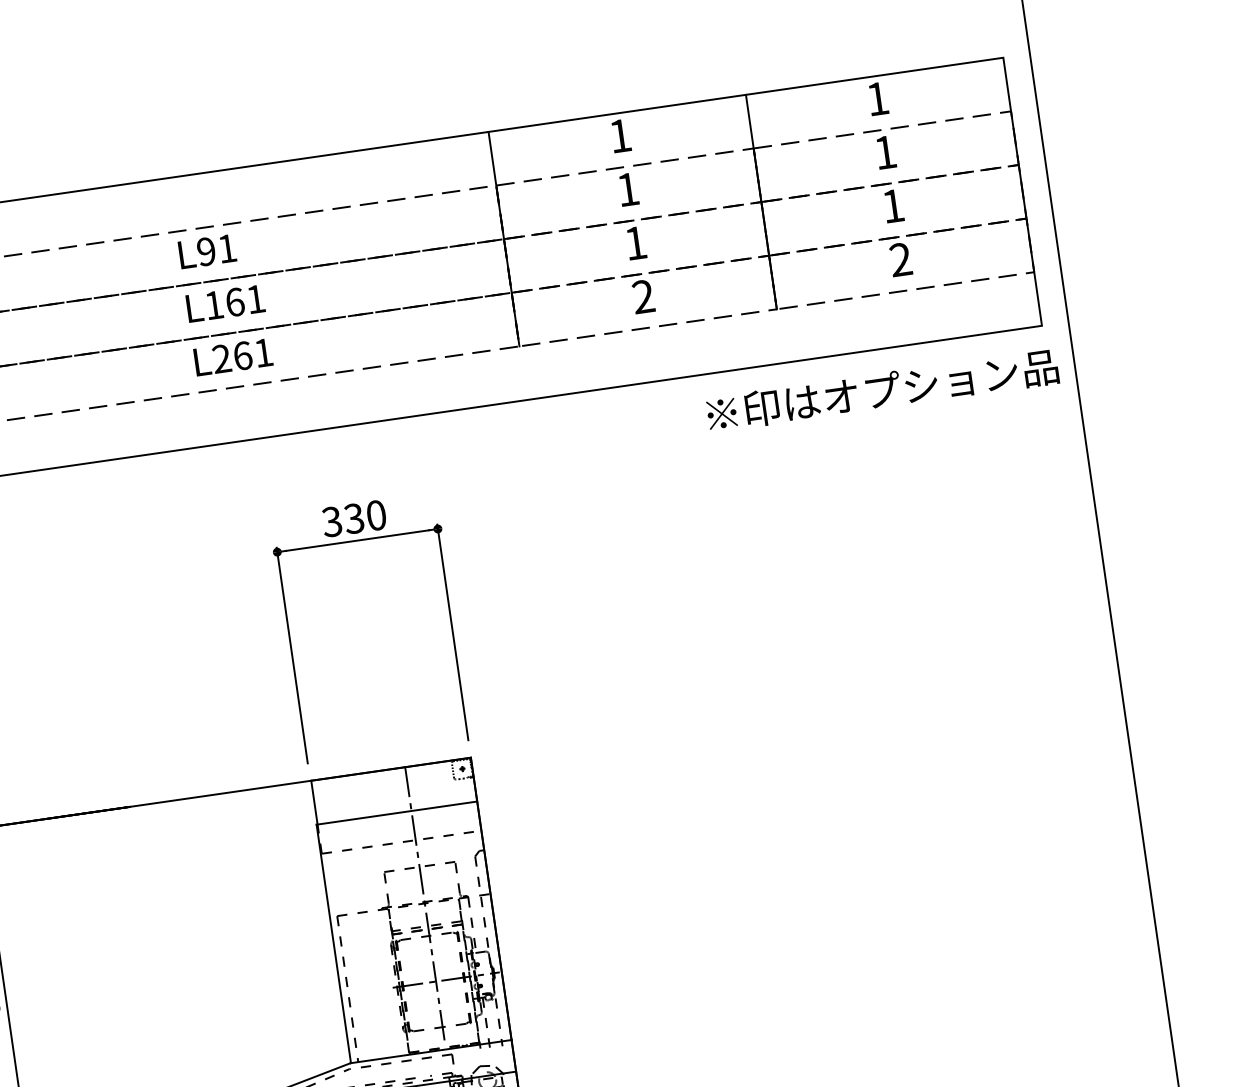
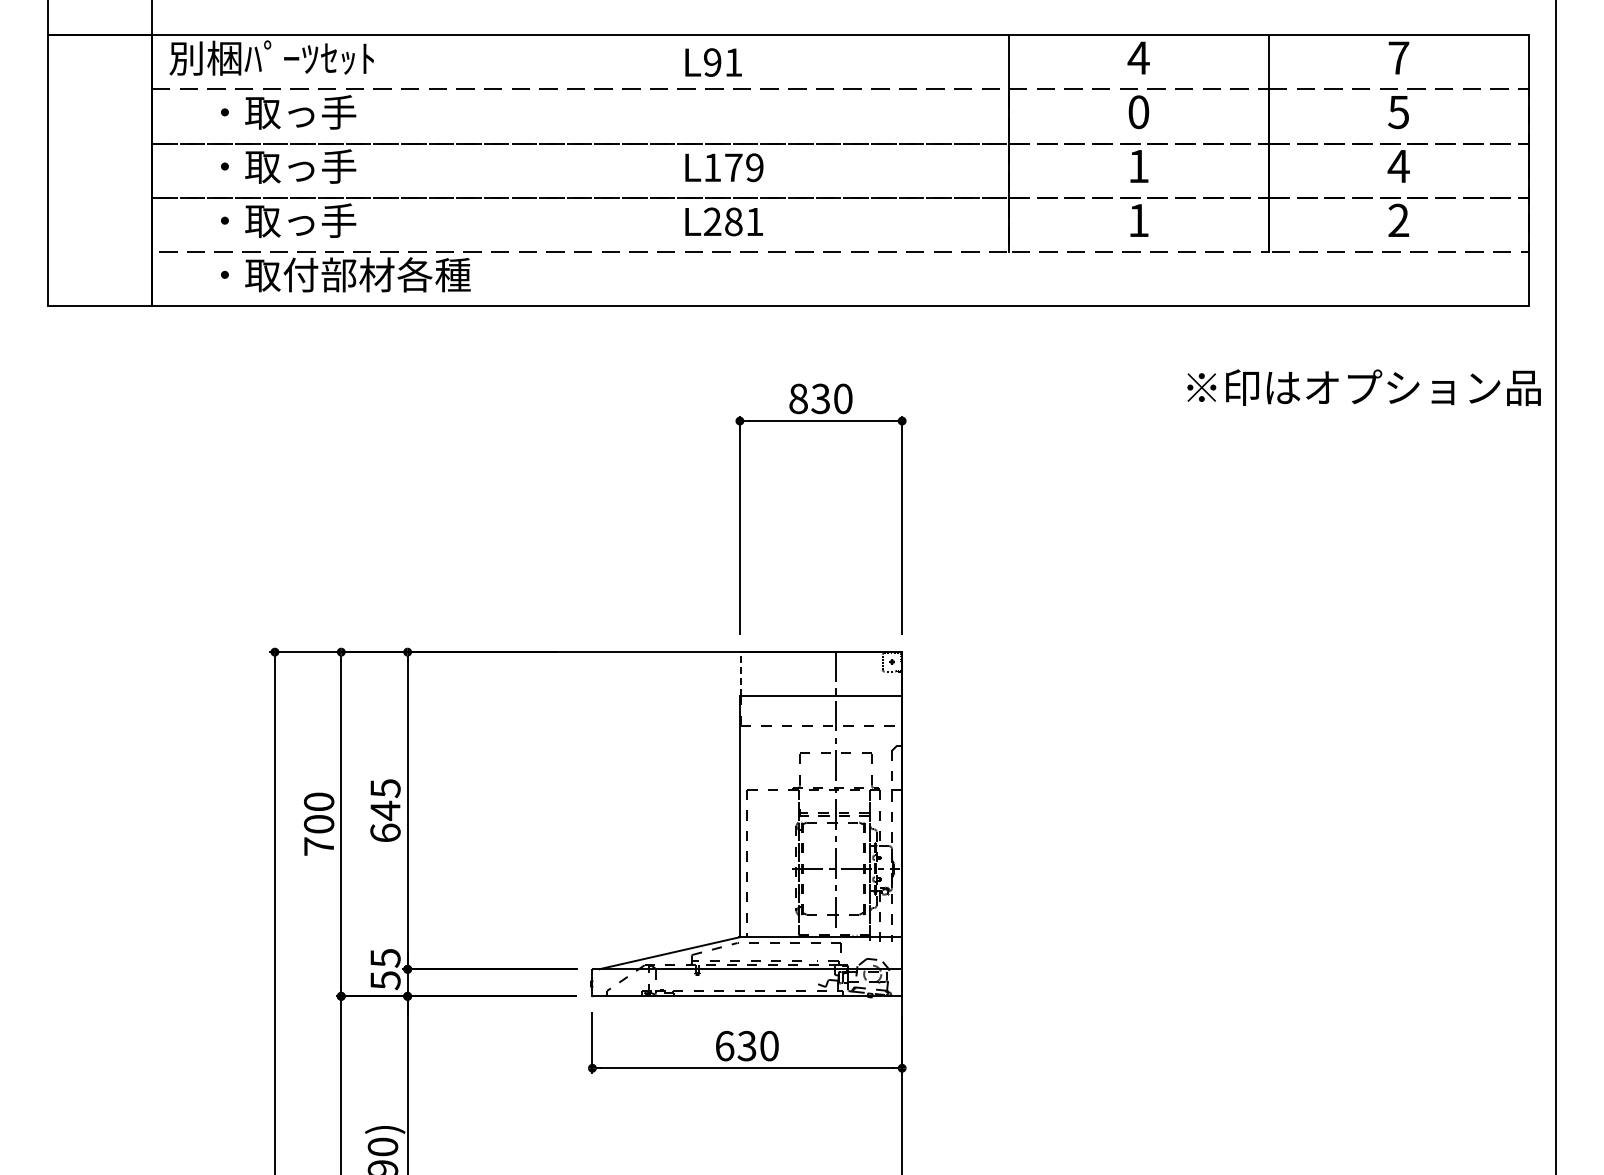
text: (877, 98) -> (1398, 57), 1 -> 7
text: (619, 135) -> (1138, 57), 1 -> 4
text: (885, 152) -> (1398, 112), 1 -> 5
text: (627, 189) -> (1138, 112), 1 -> 0
text: (892, 206) -> (1398, 166), 1 -> 4
text: (207, 251) -> (713, 62), moved
text: (643, 295) -> (1138, 219), 2 -> 1
text: (245, 300) -> (744, 167), L161 -> L179
text: (242, 355) -> (733, 221), L261 -> L281
text: (882, 390) -> (1363, 387), moved
text: (332, 521) -> (798, 398), 330 -> 830
line: (313, 801) -> (740, 673), solid -> dashed

